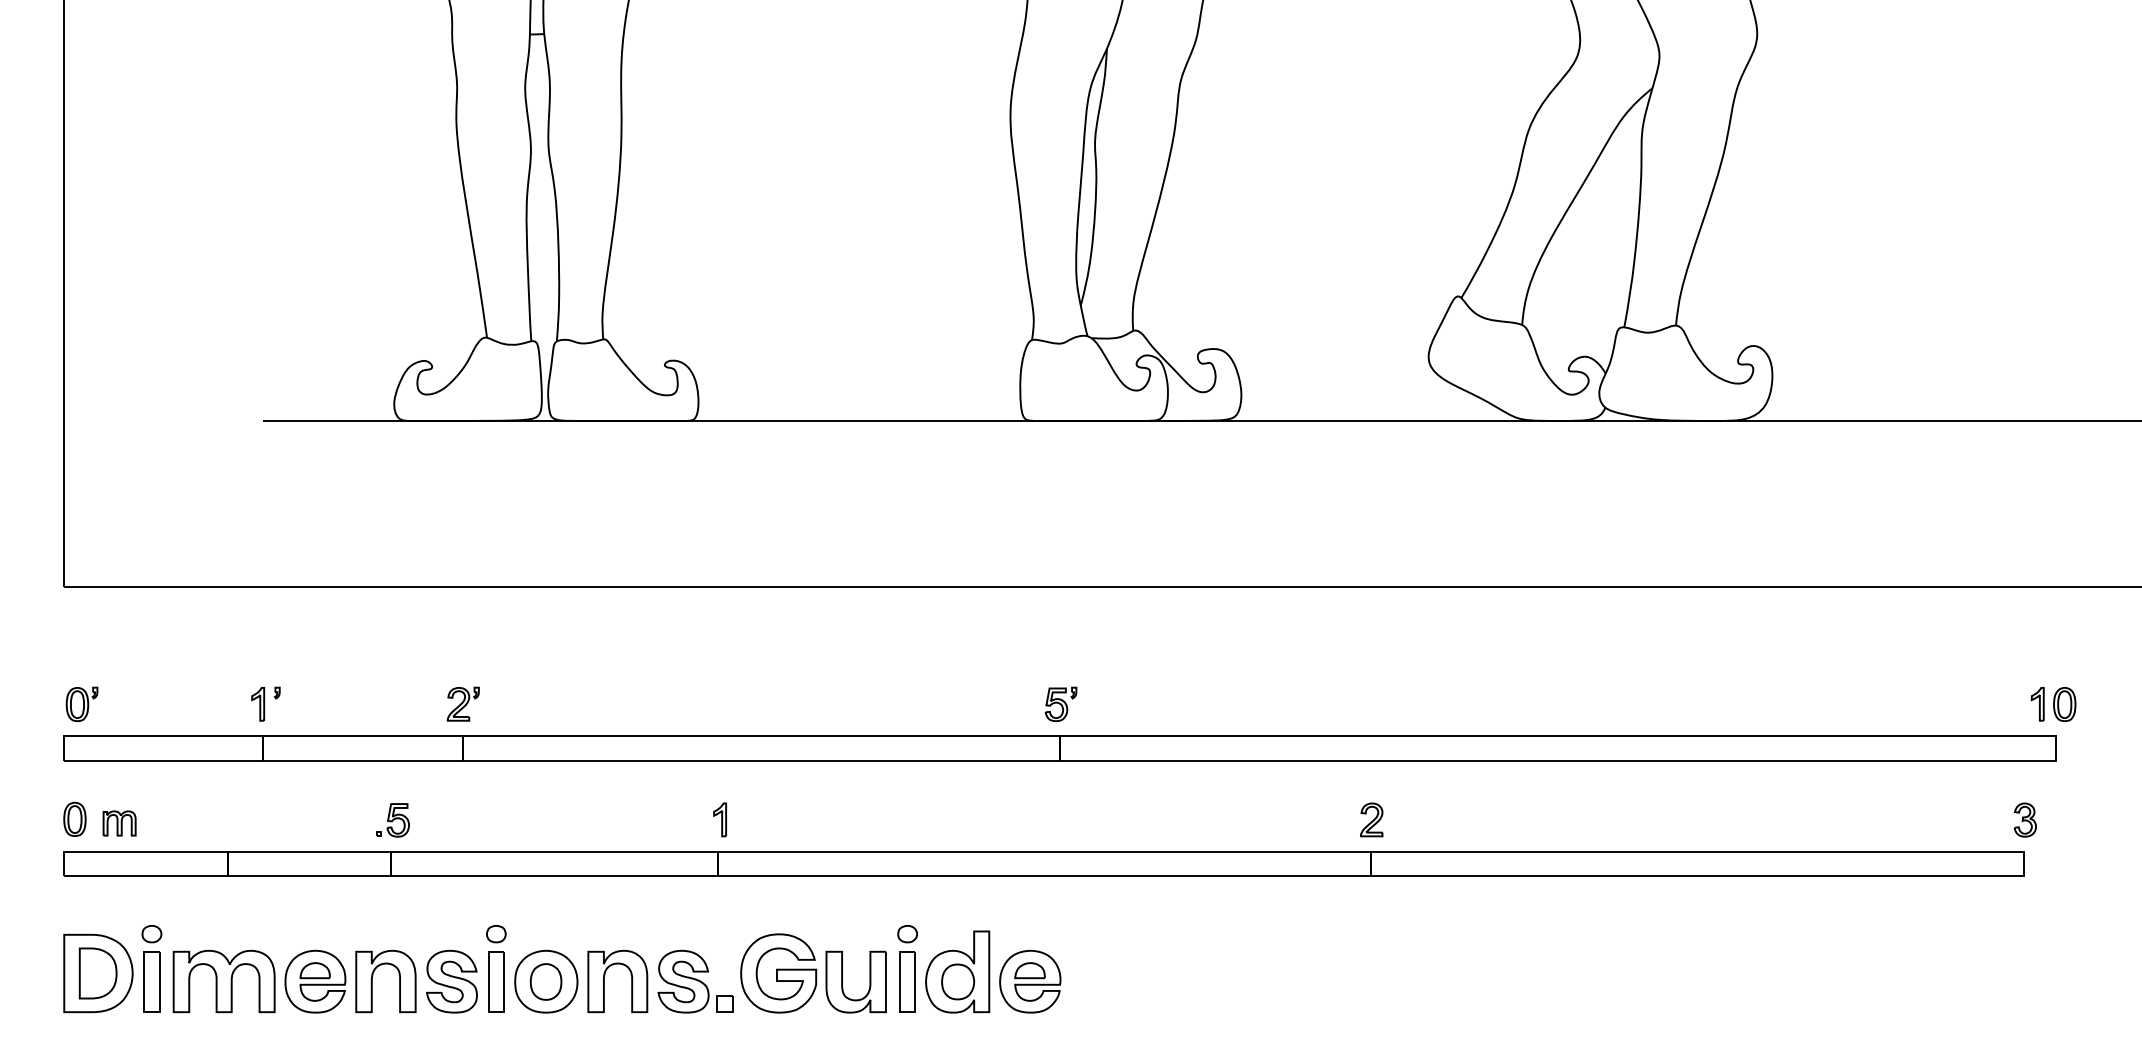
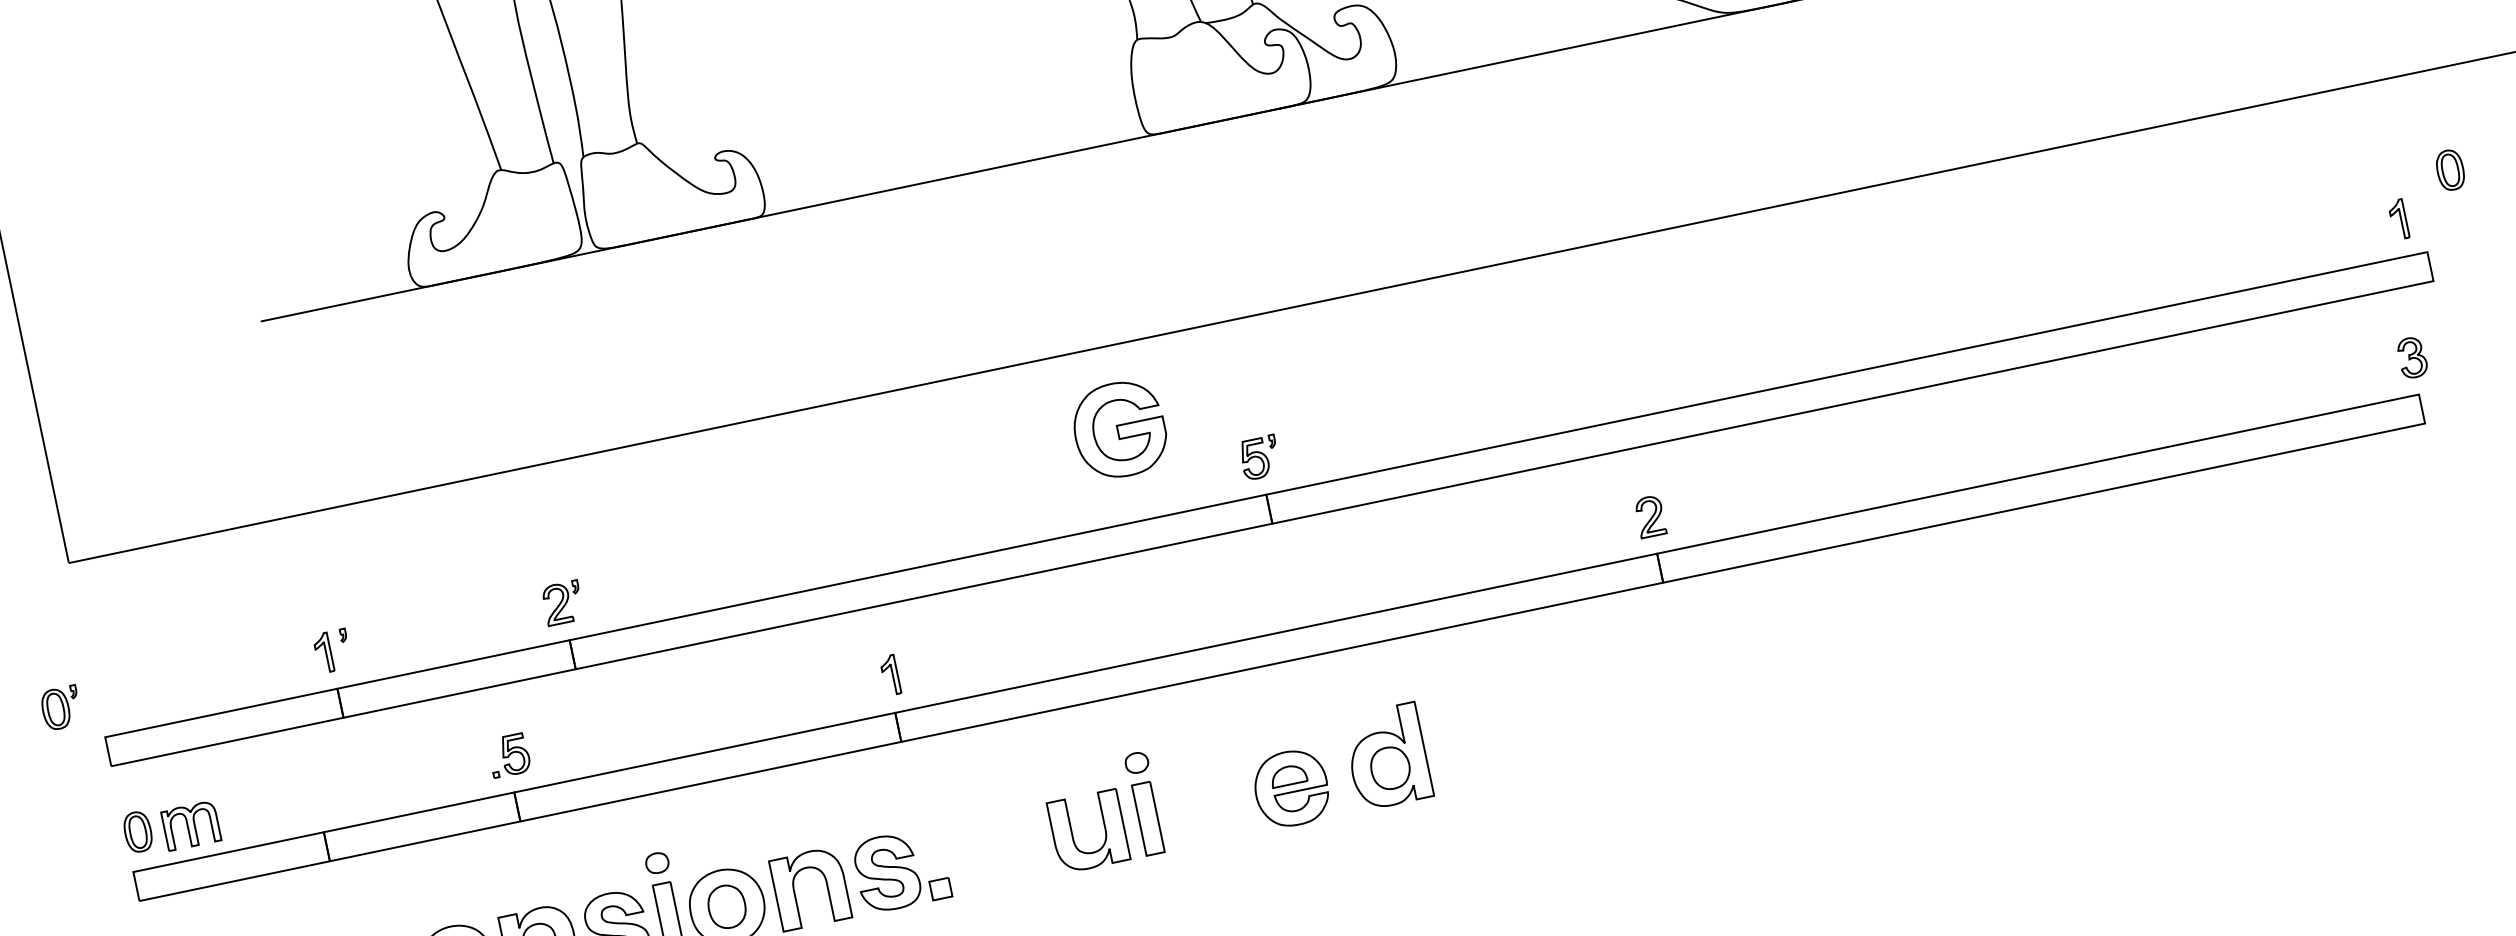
part: (81, 703) -> (60, 707), moved
part: (2064, 704) -> (2450, 170), moved
part: (119, 823) -> (191, 825), size x1.4
part: (957, 971) -> (1387, 756), moved
part: (778, 973) -> (1119, 429), moved

